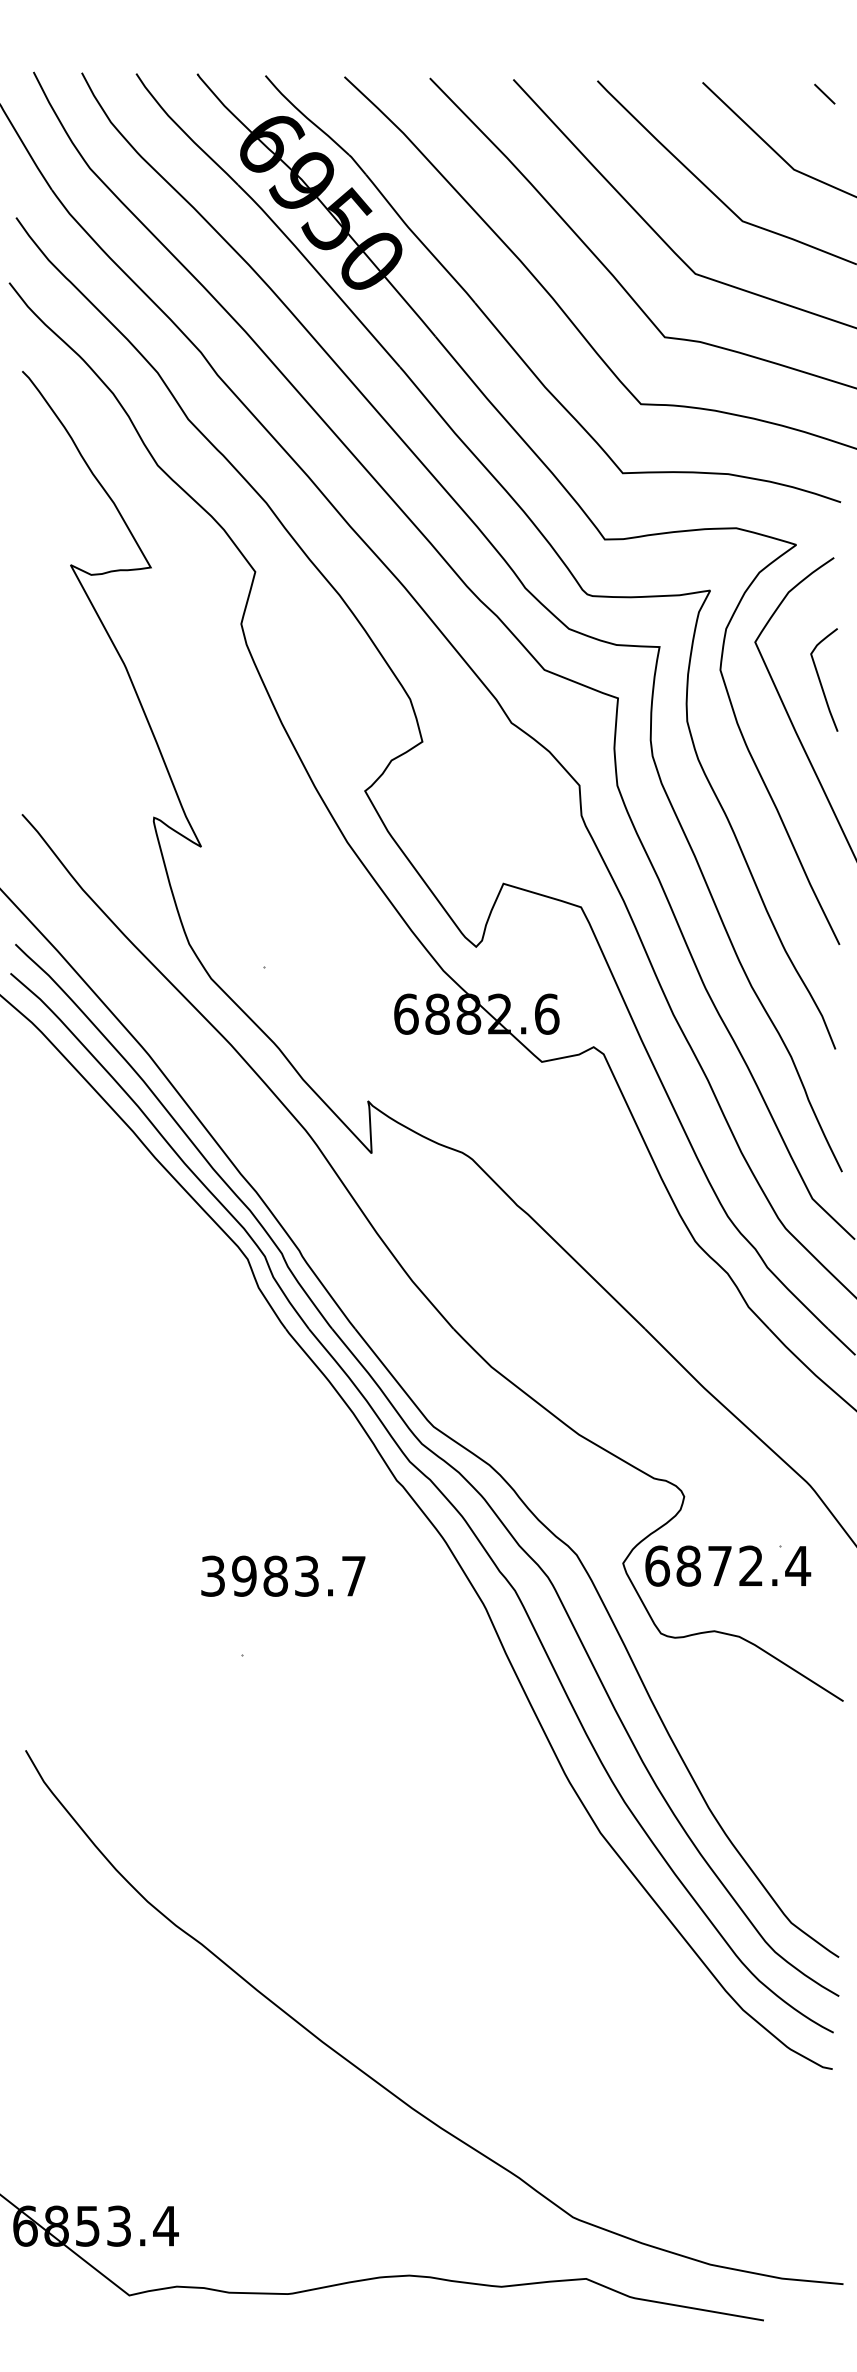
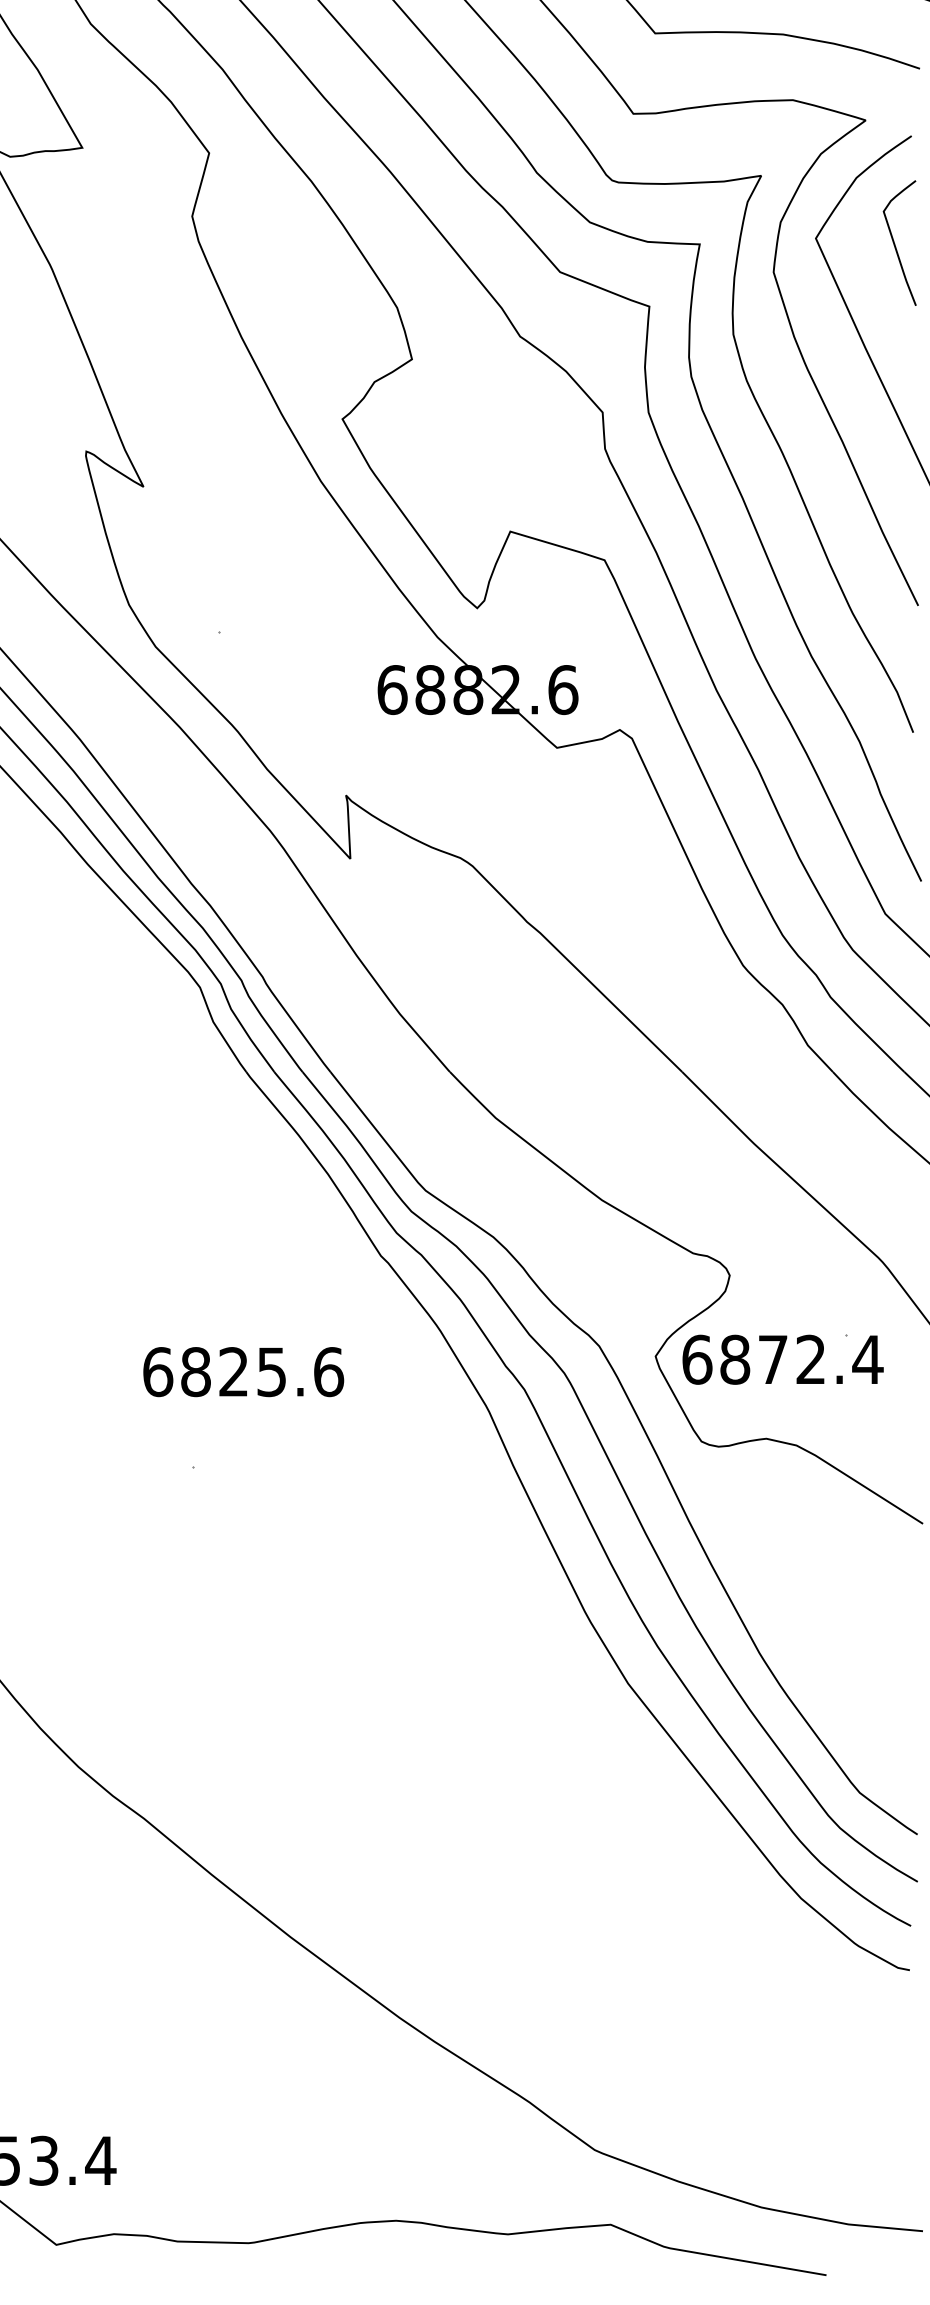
curve: (820, 679) -> (895, 242), moved
text: (283, 1575) -> (243, 1371), 3983.7 -> 6825.6

